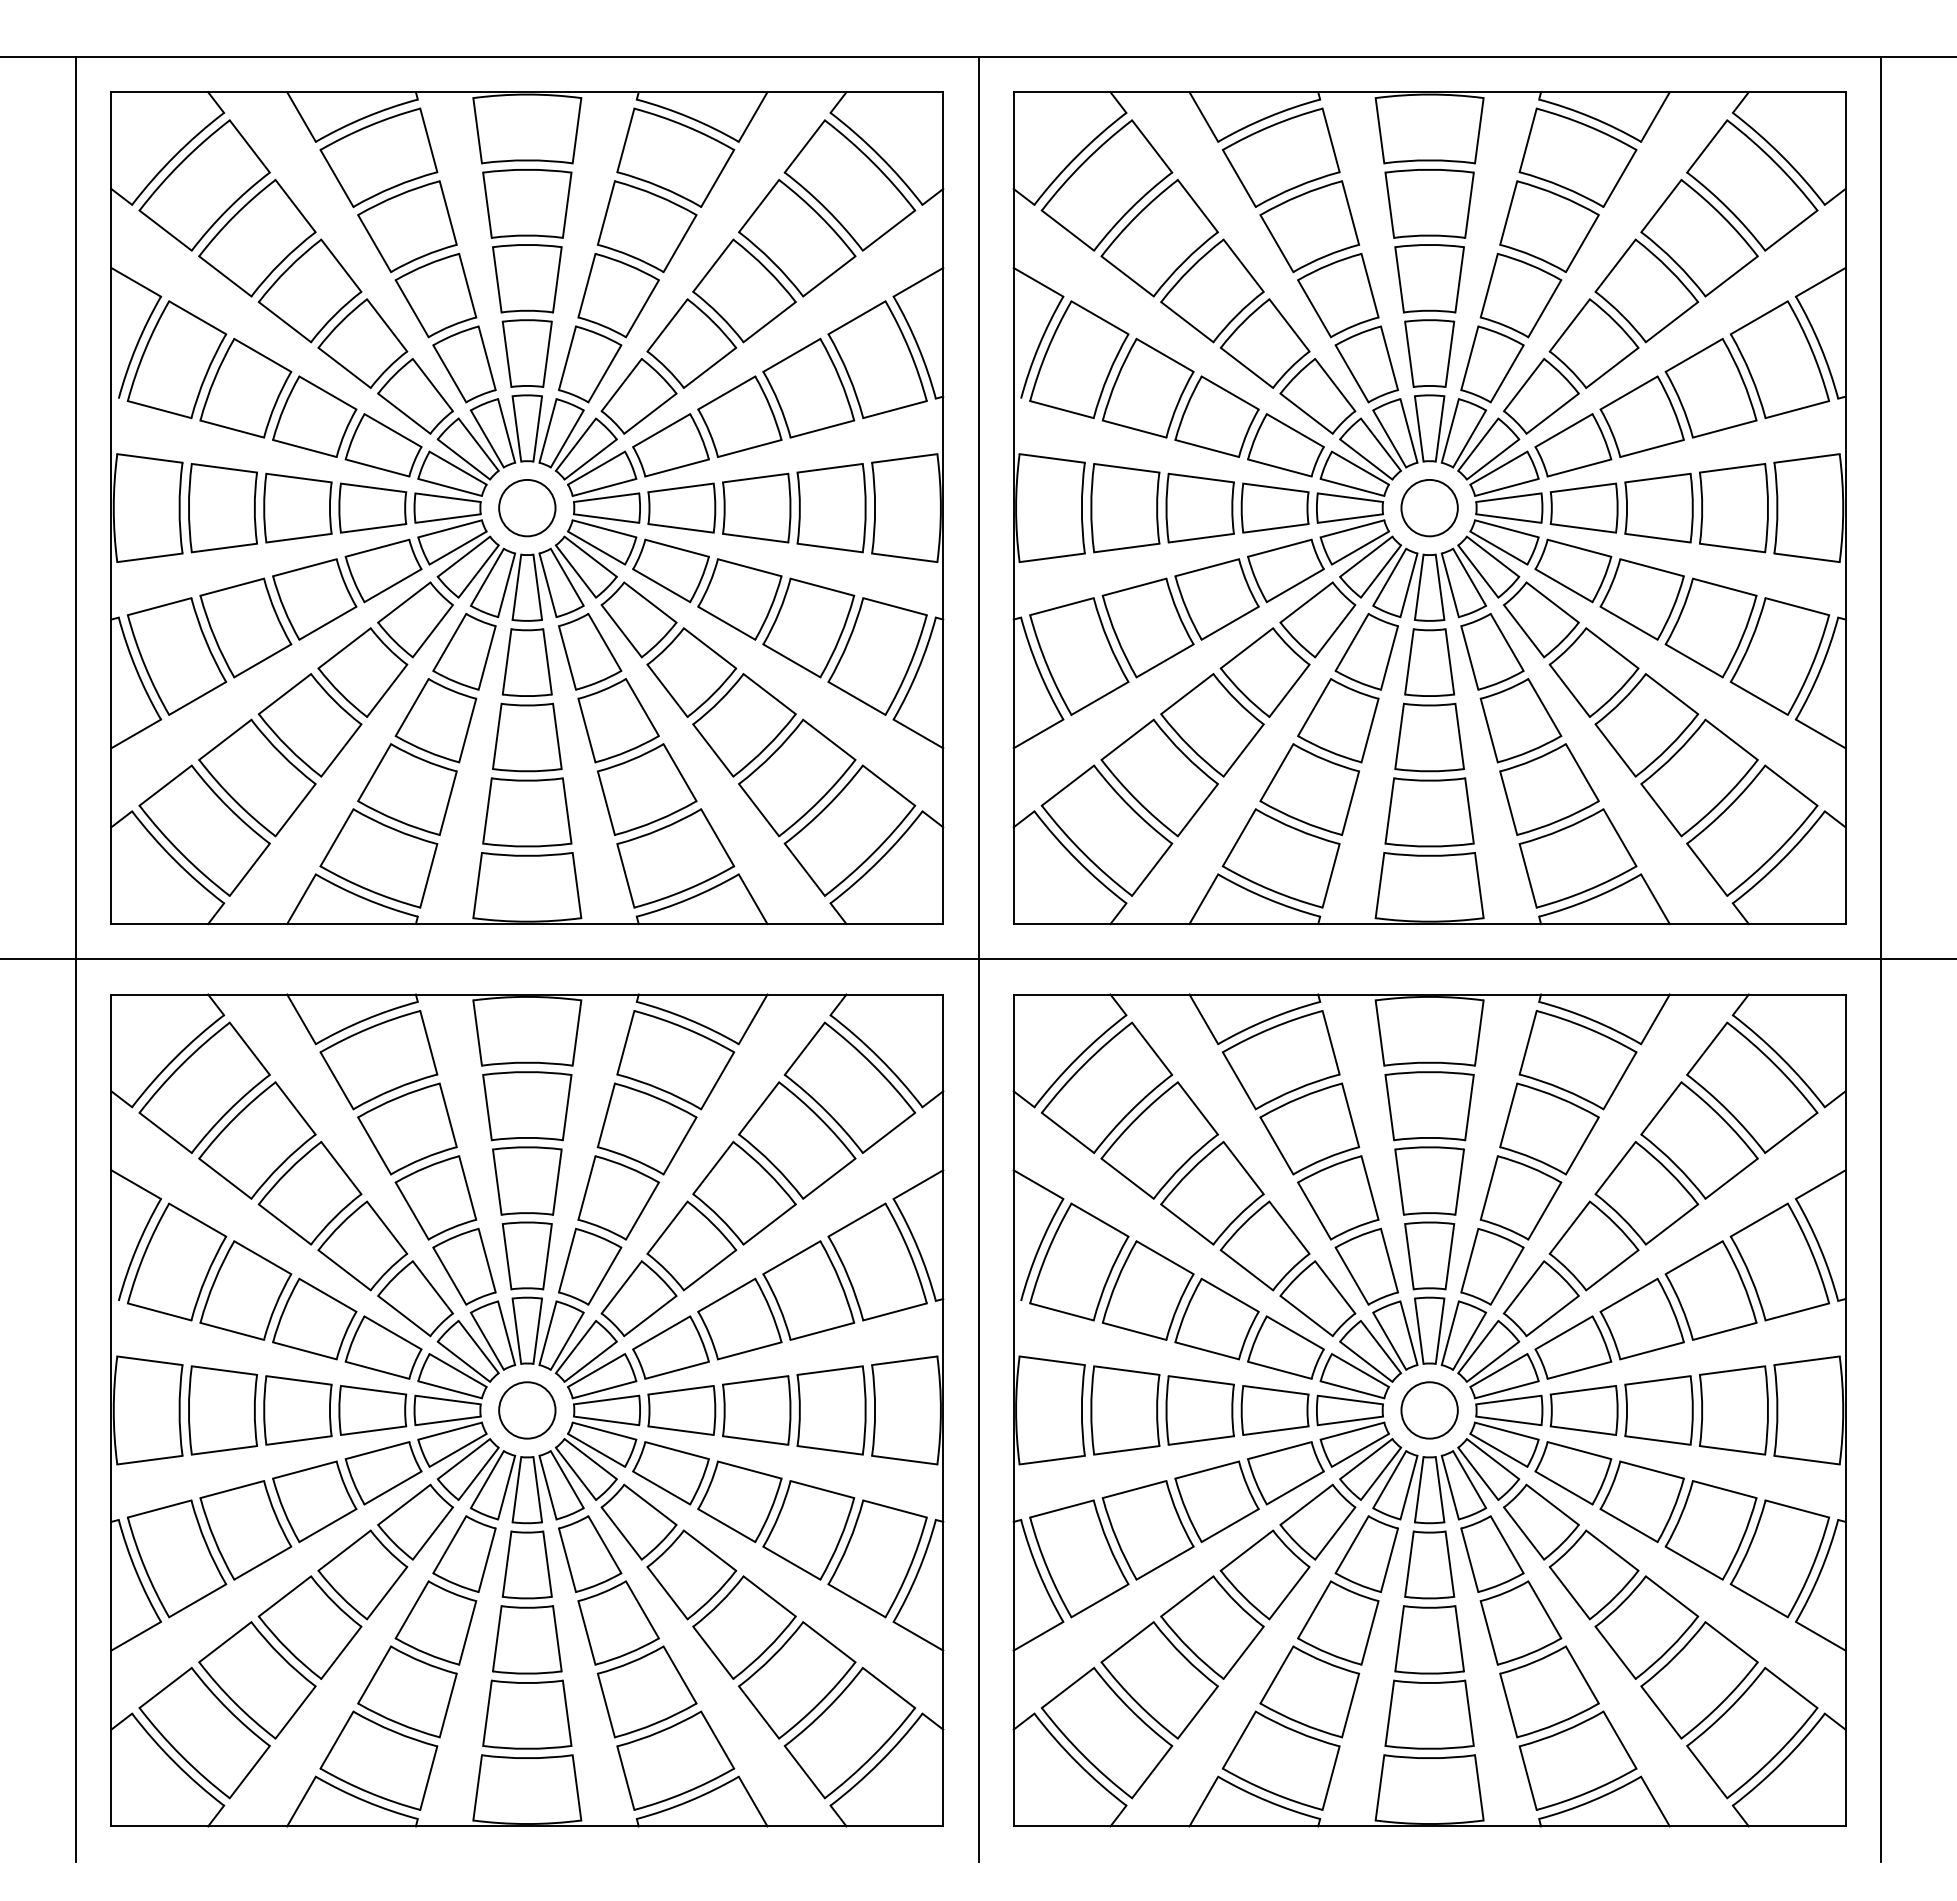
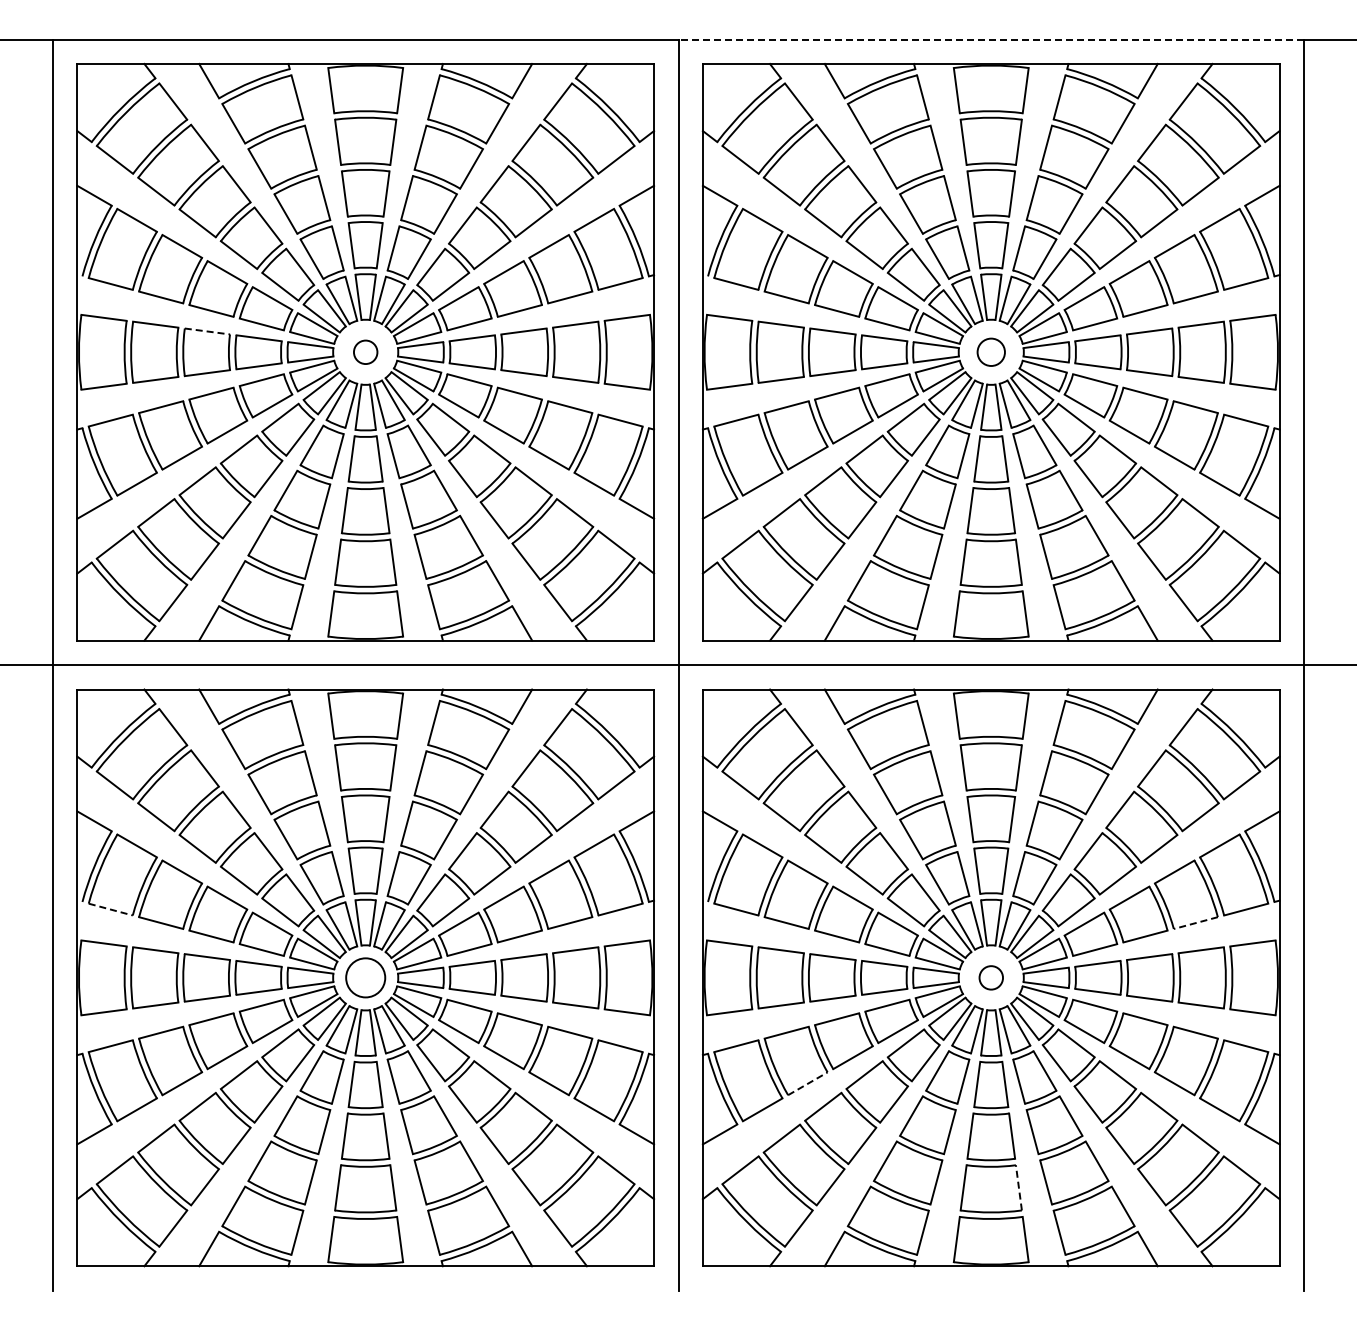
line: (1429, 56) -> (991, 39), solid -> dashed
line: (299, 478) -> (207, 331), solid -> dashed
circle: (527, 506) -> (365, 351), size x0.6
circle: (1428, 506) -> (990, 351), size x0.7
line: (159, 1311) -> (110, 909), solid -> dashed
line: (1724, 1332) -> (1195, 923), solid -> dashed
circle: (1428, 1409) -> (990, 977), size x0.6
line: (1164, 1562) -> (807, 1083), solid -> dashed
line: (1468, 1712) -> (1018, 1187), solid -> dashed

